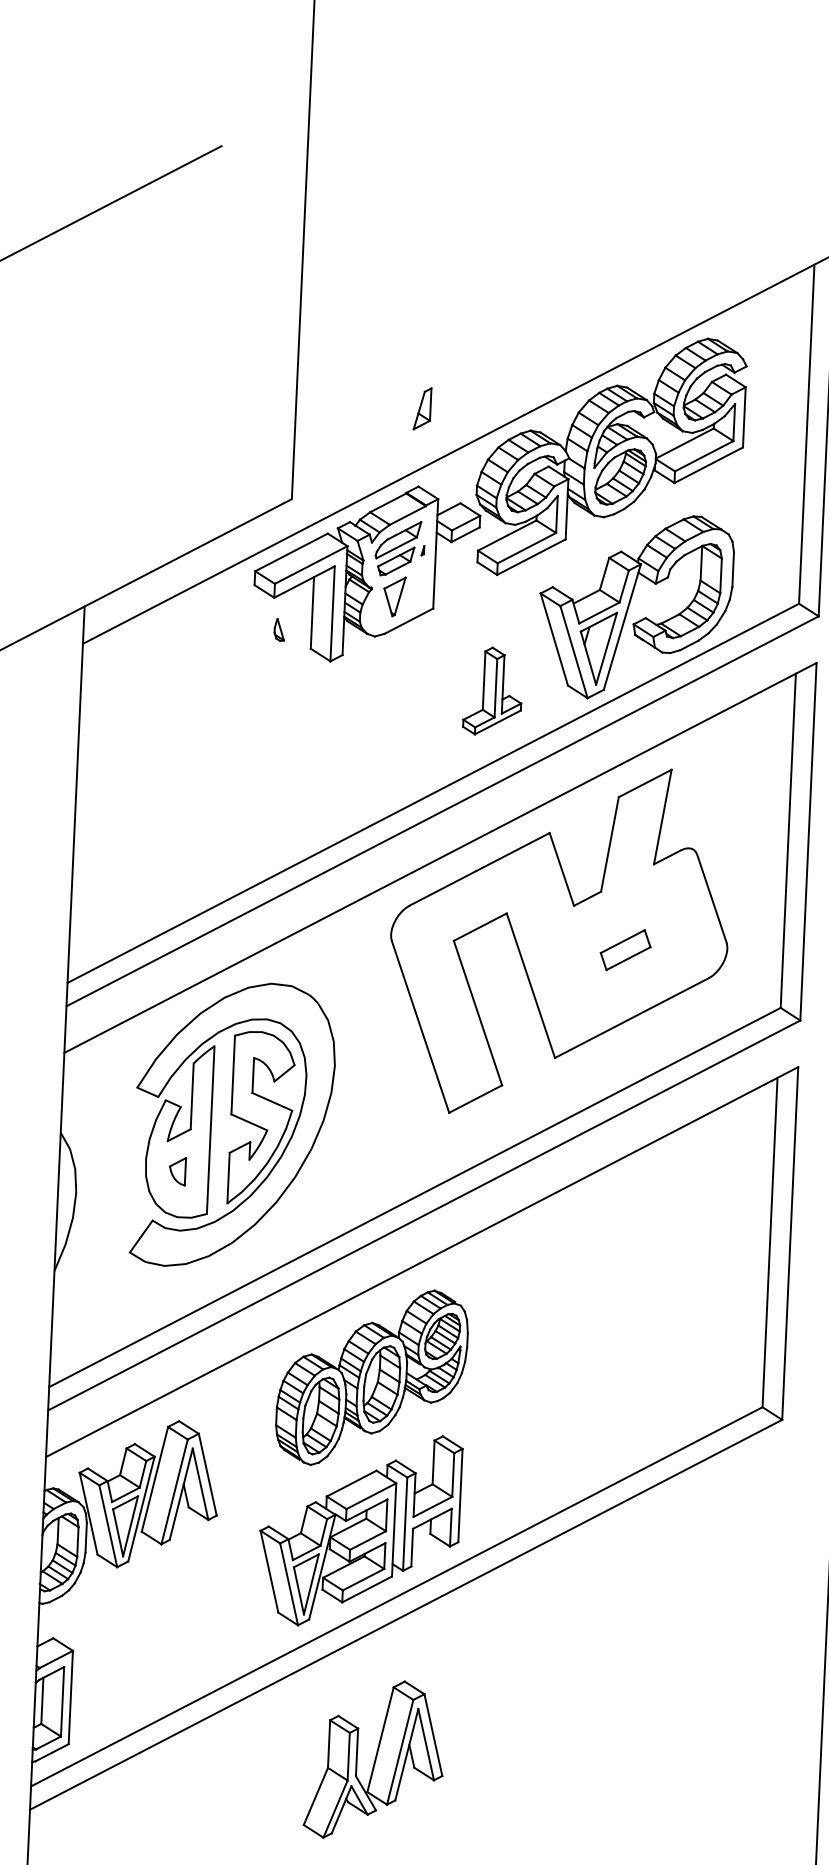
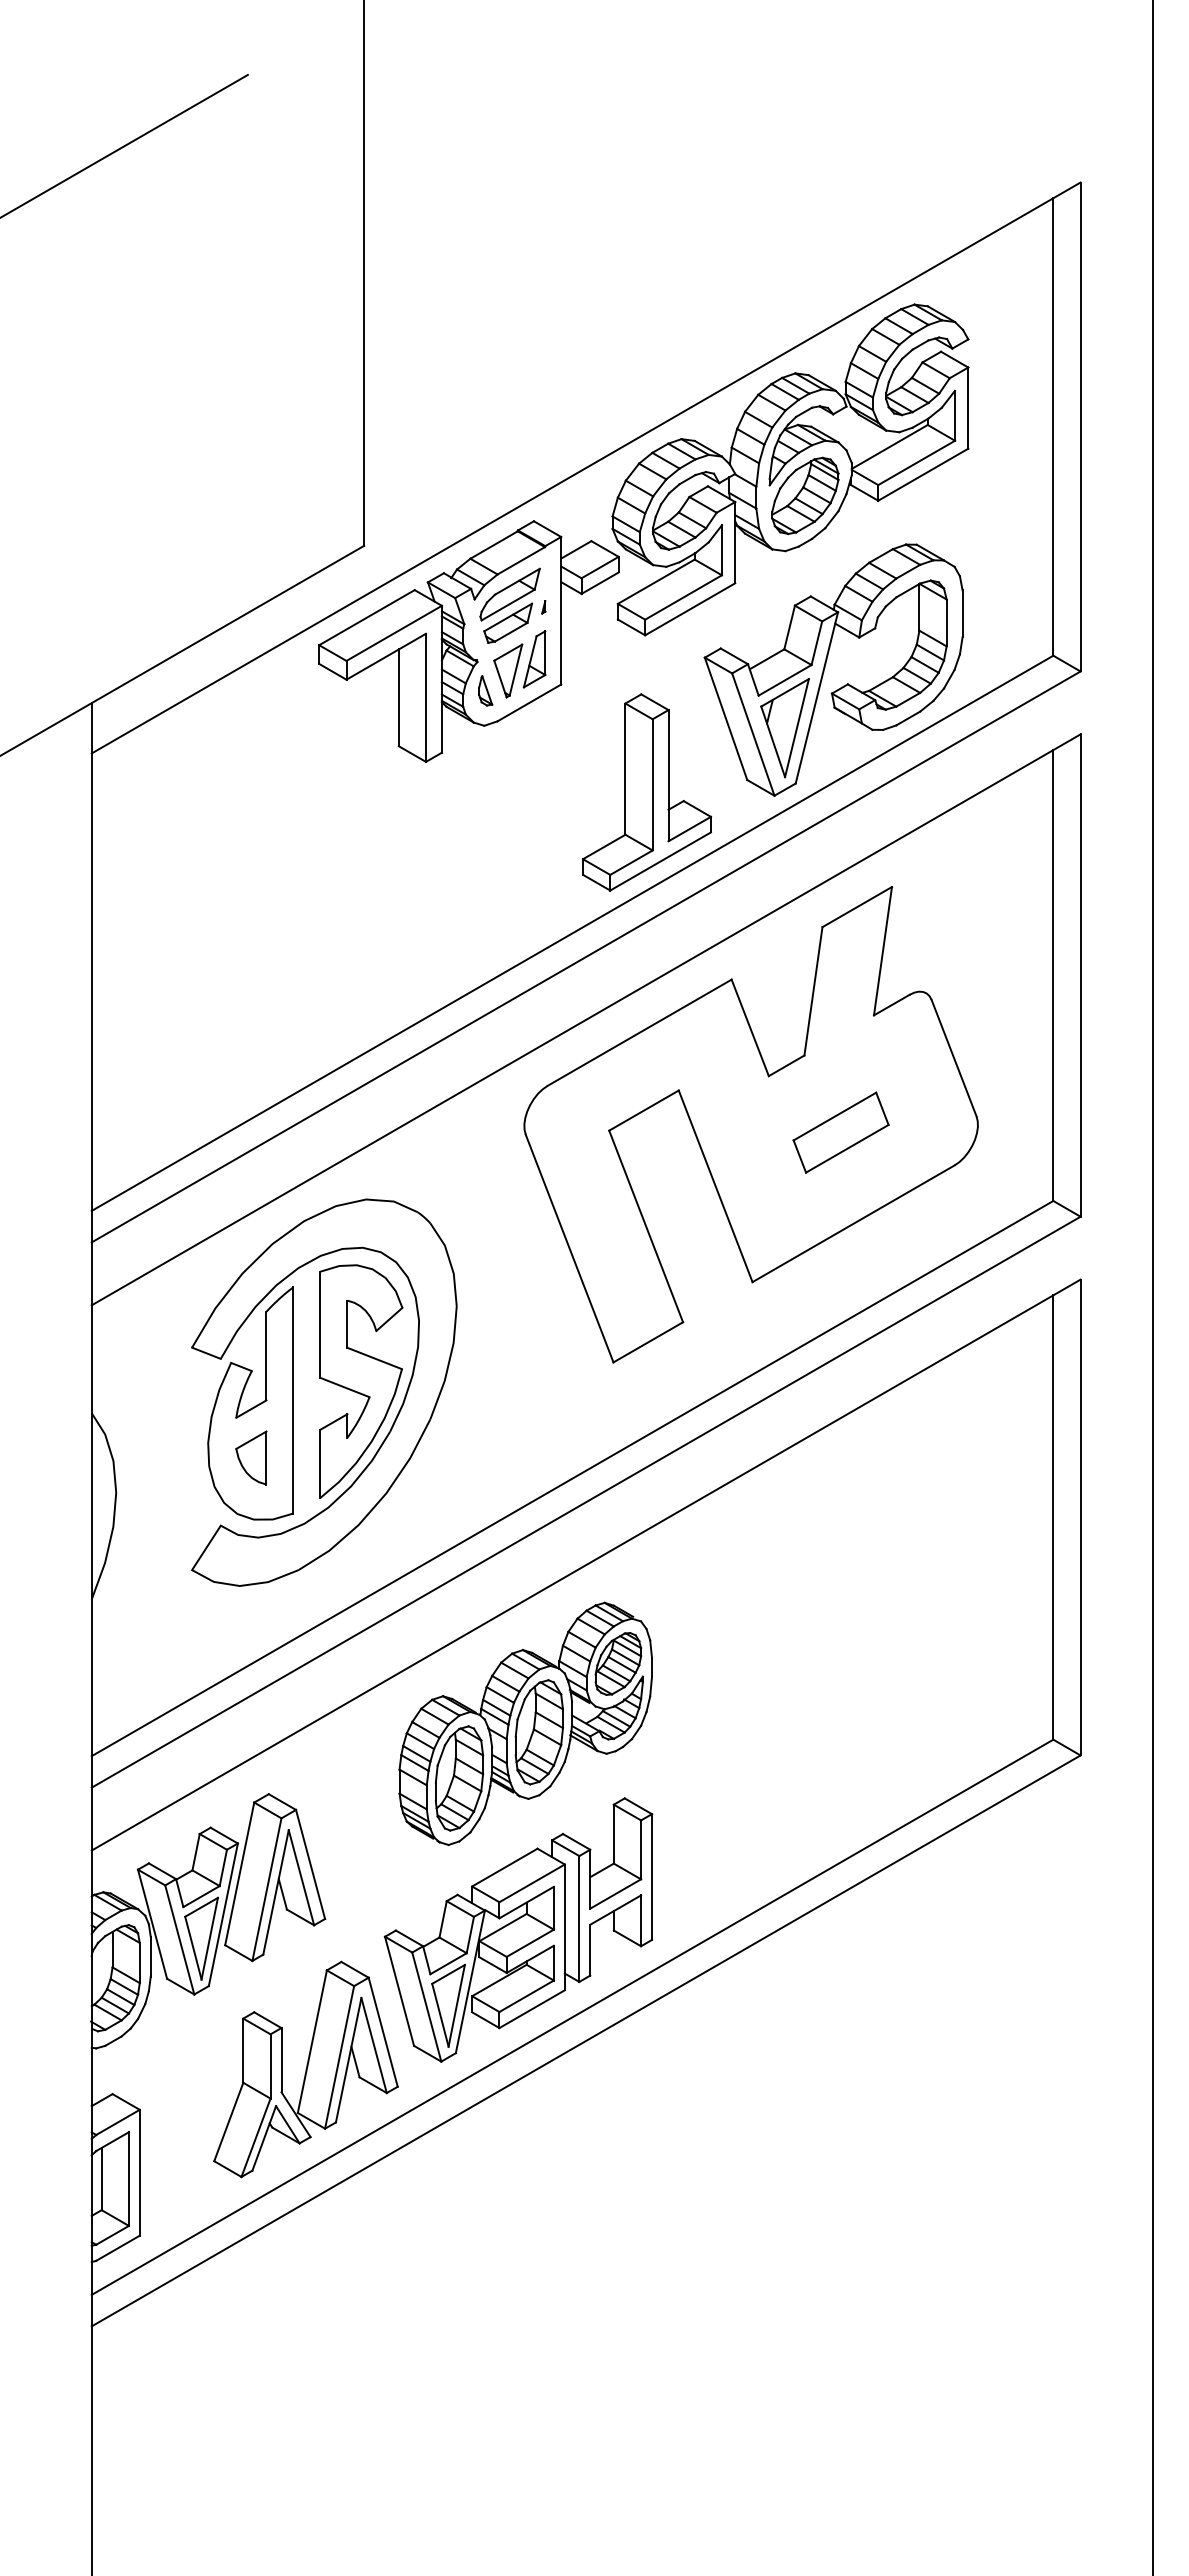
part: (422, 408) -> (534, 659), moved
part: (279, 629) -> (485, 690), moved
part: (492, 691) -> (646, 792), size x1.67
part: (625, 950) -> (840, 1132), size x1.43
part: (177, 1171) -> (251, 1457), size x1.43
part: (374, 1760) -> (305, 2069), moved

